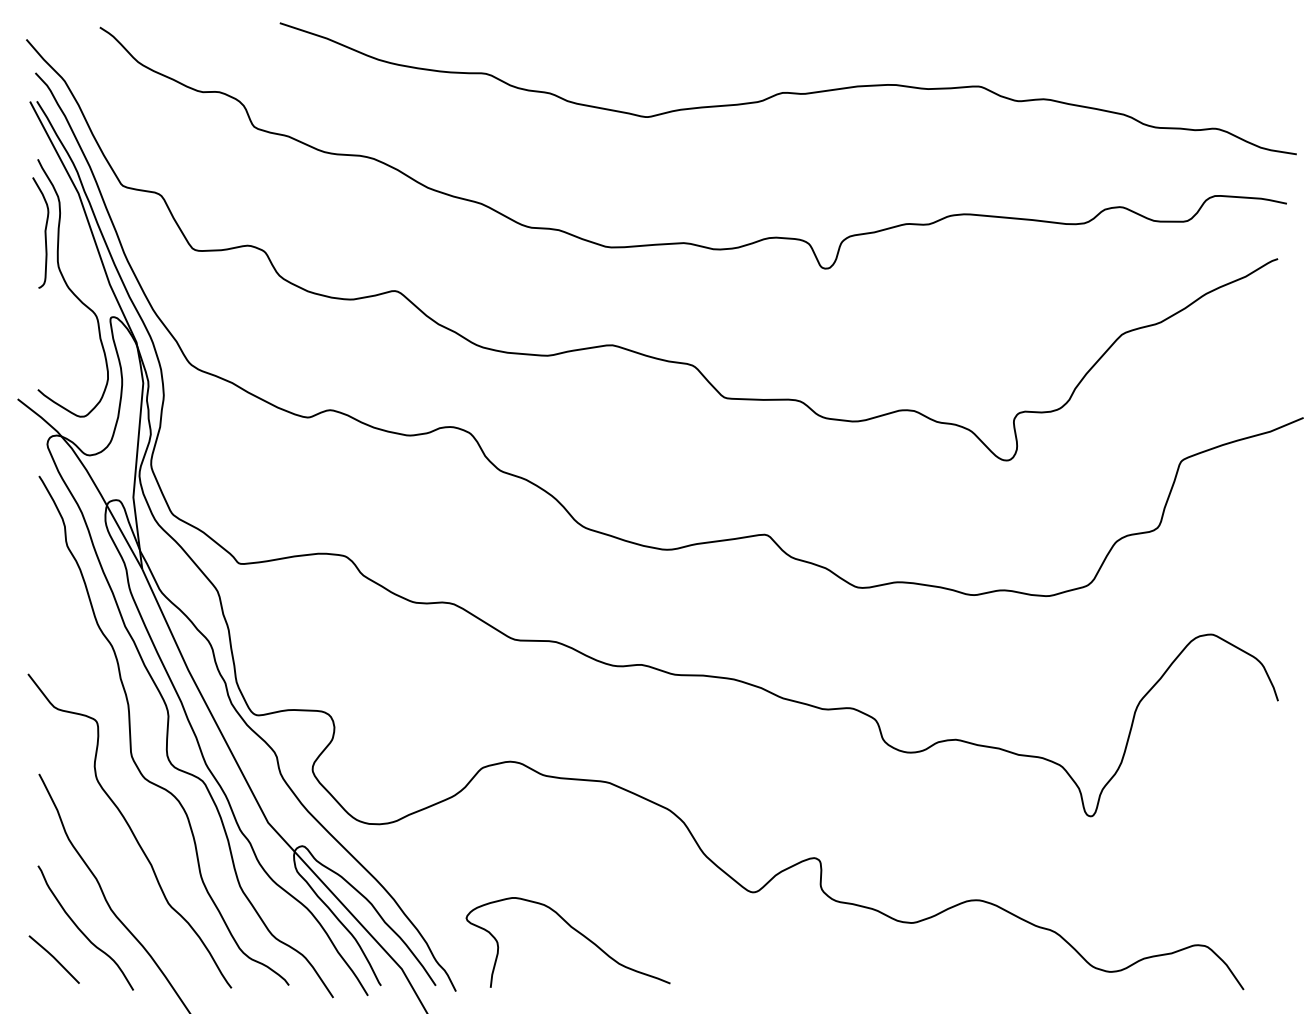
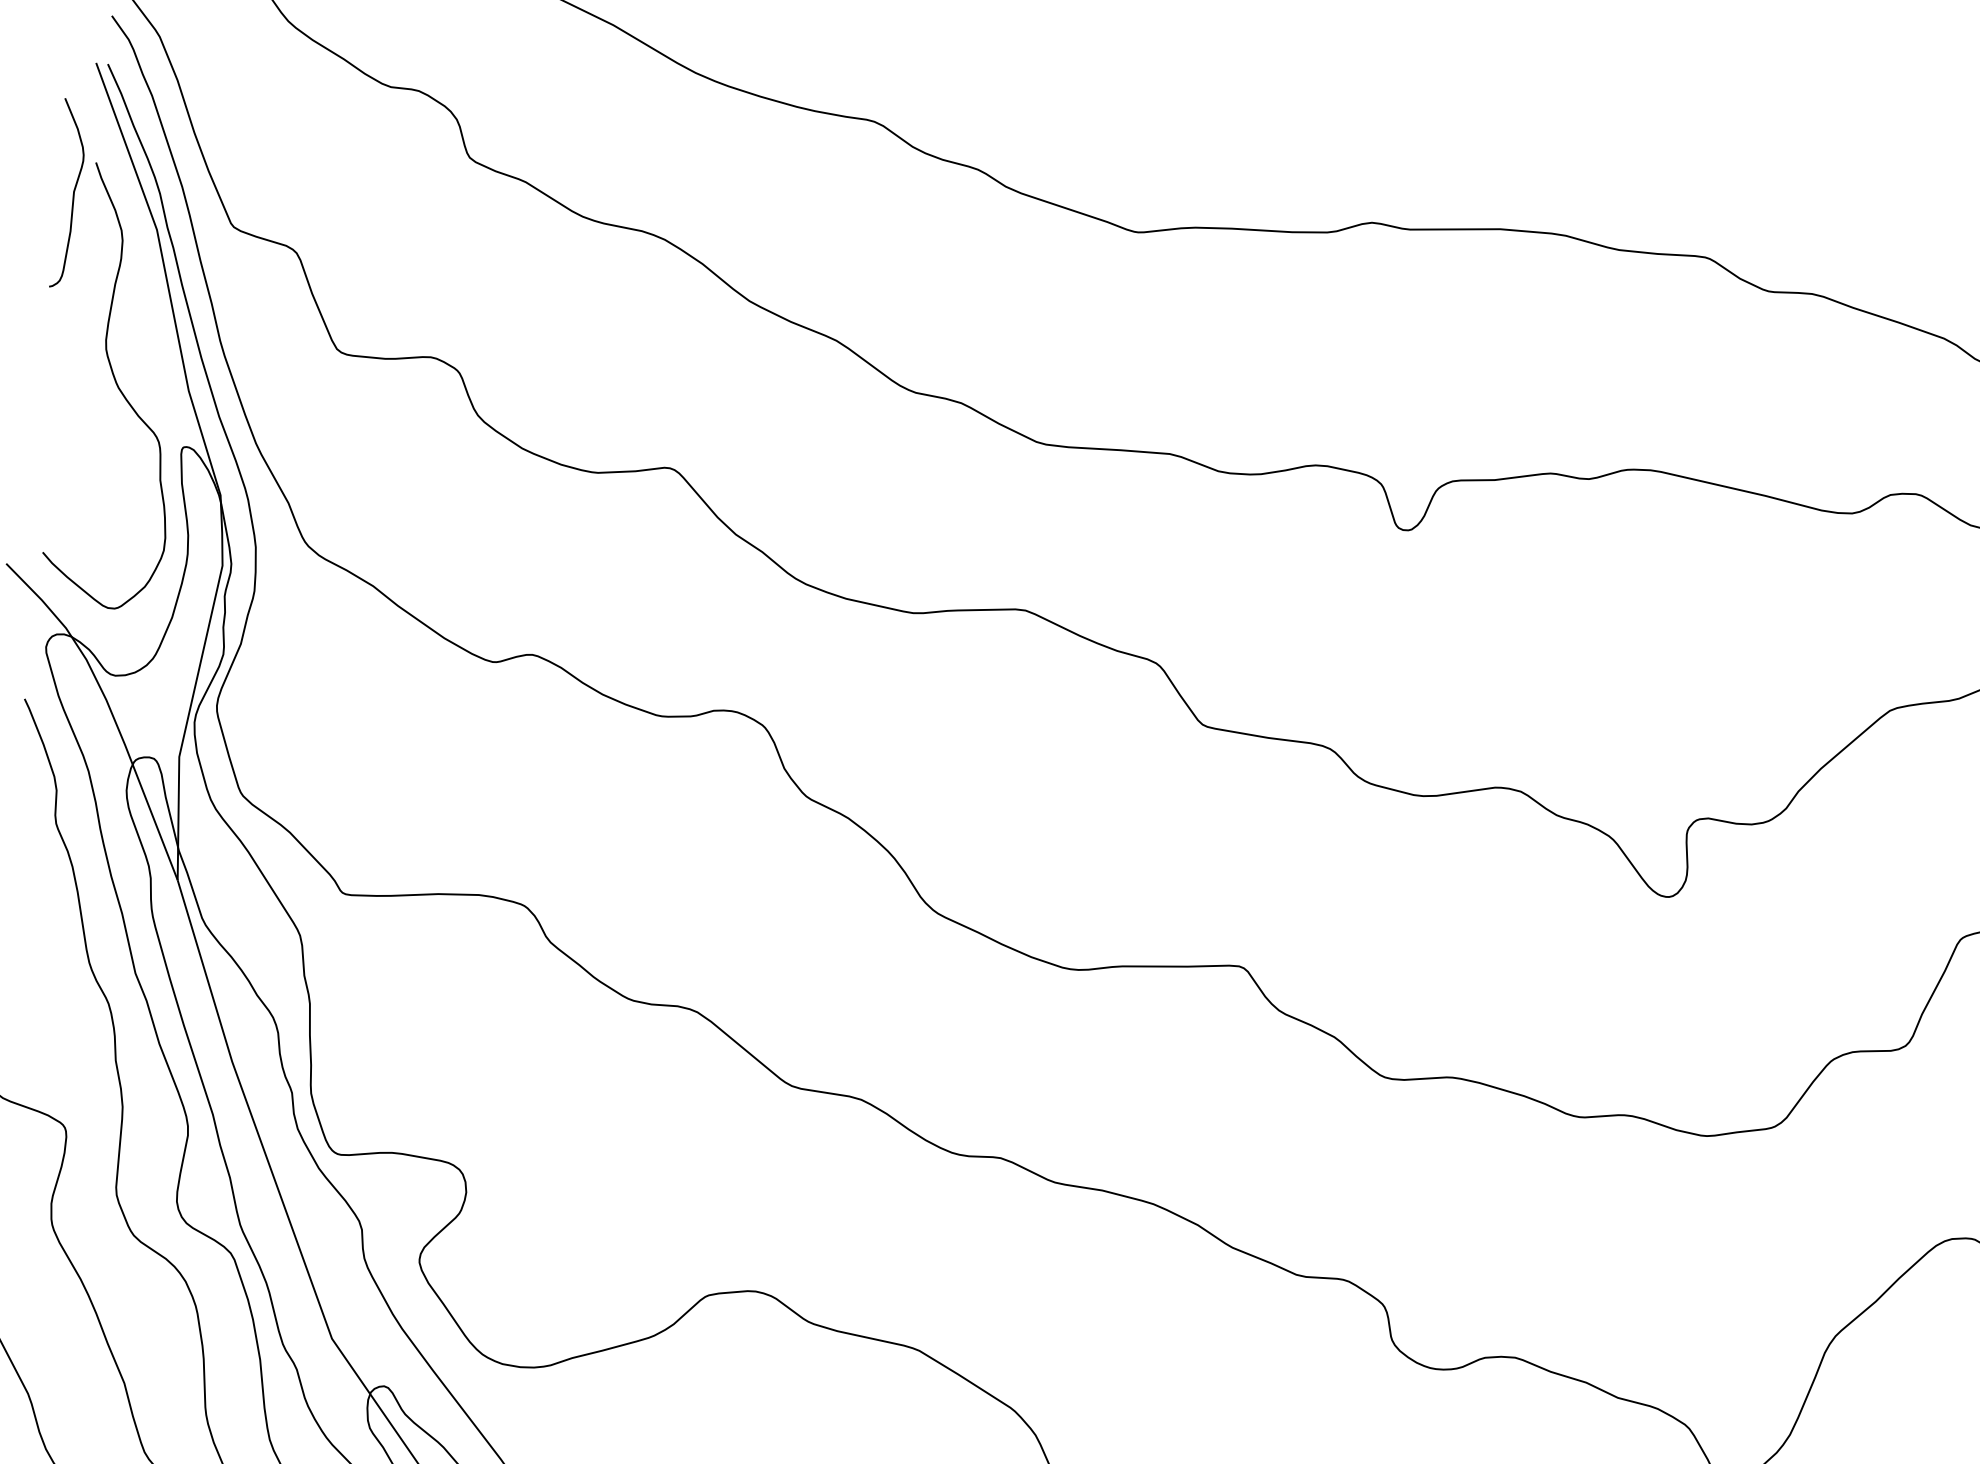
curve: (44, 232) -> (72, 193), moved

